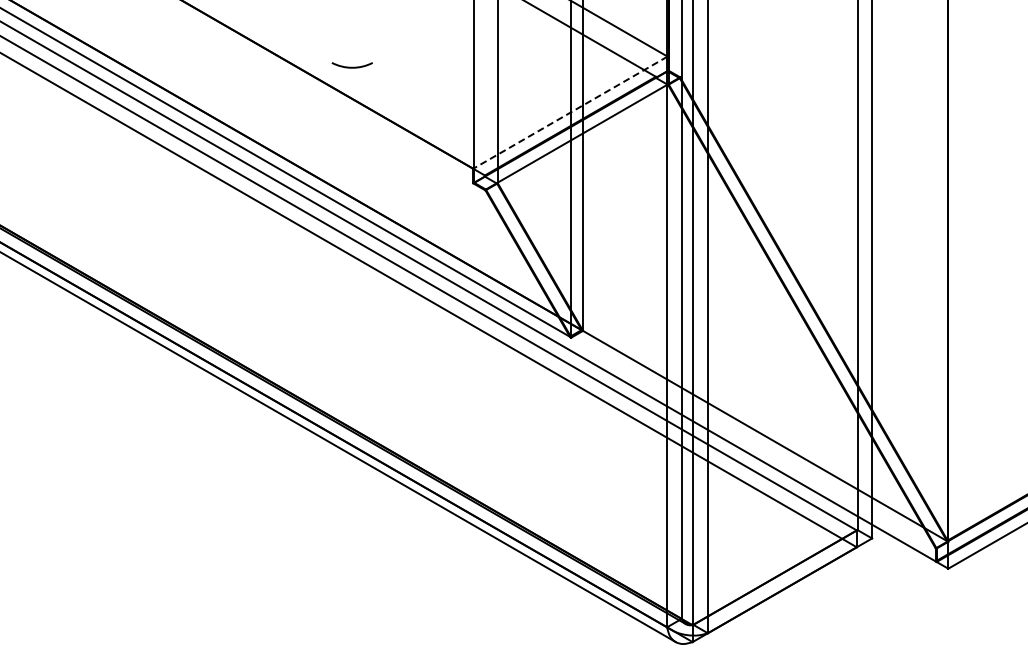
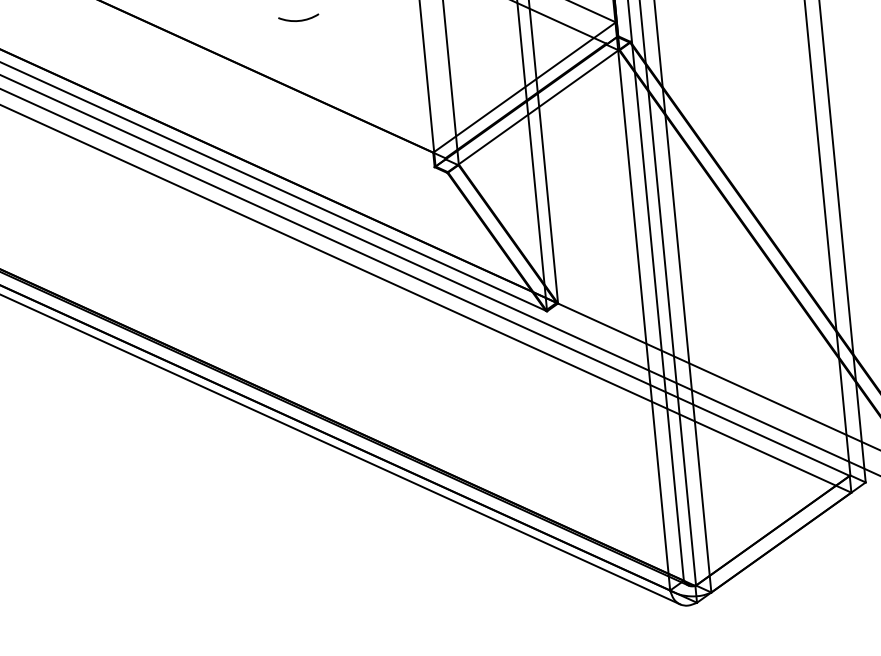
arc: (351, 66) -> (298, 19), moved
line: (569, 112) -> (523, 87), dashed -> solid

